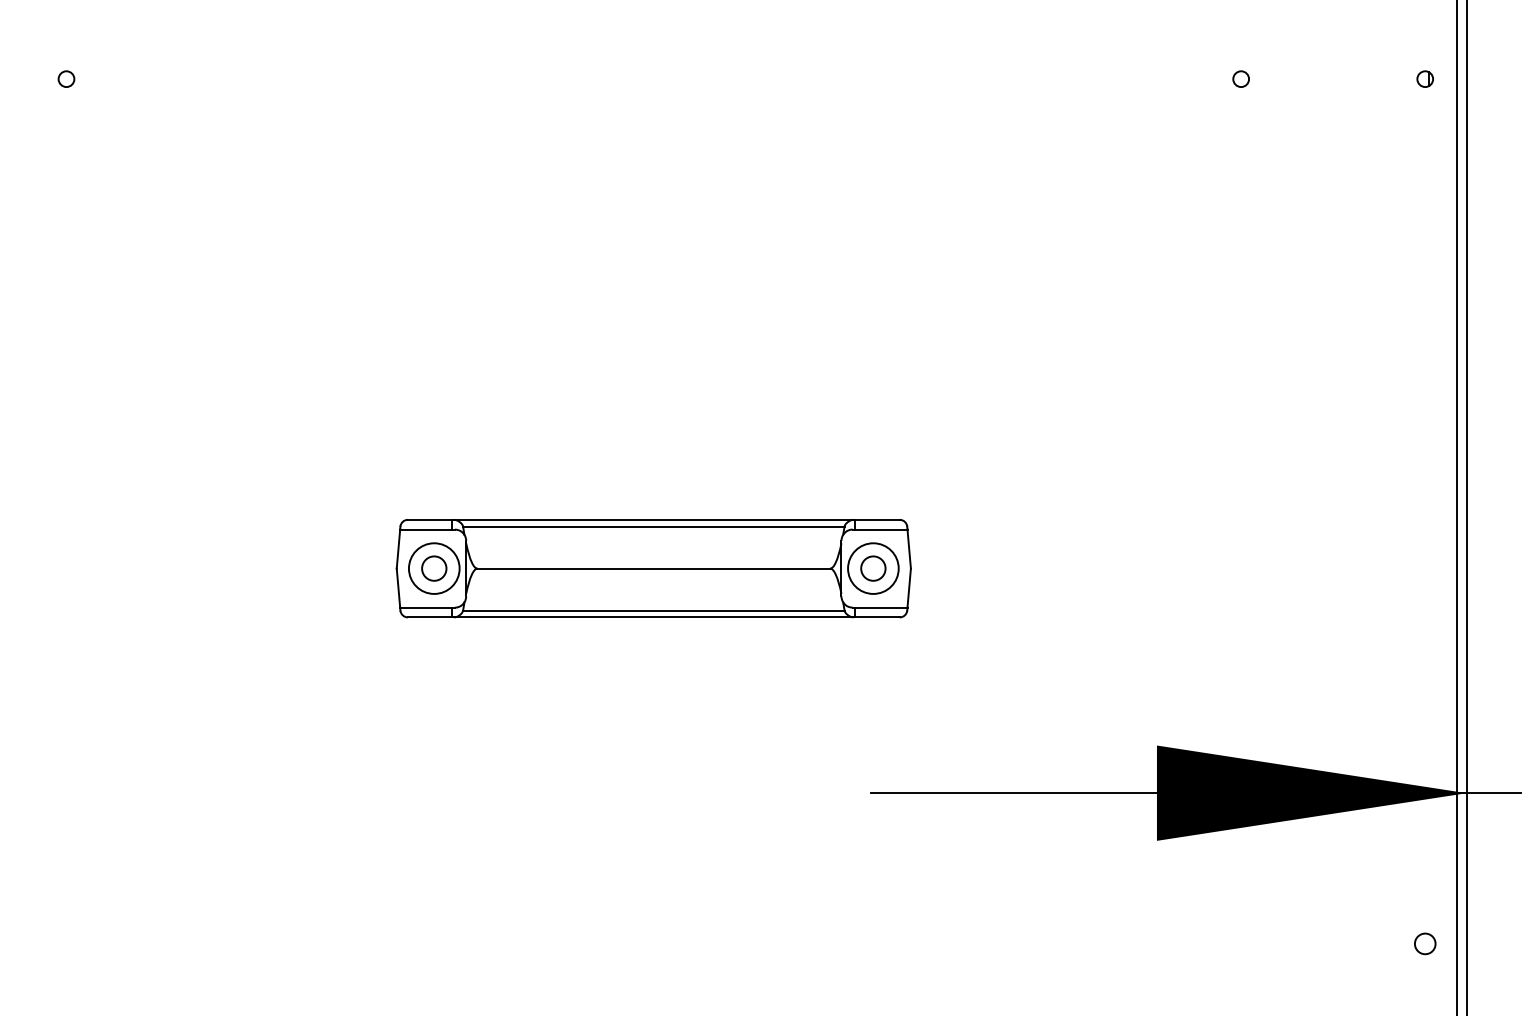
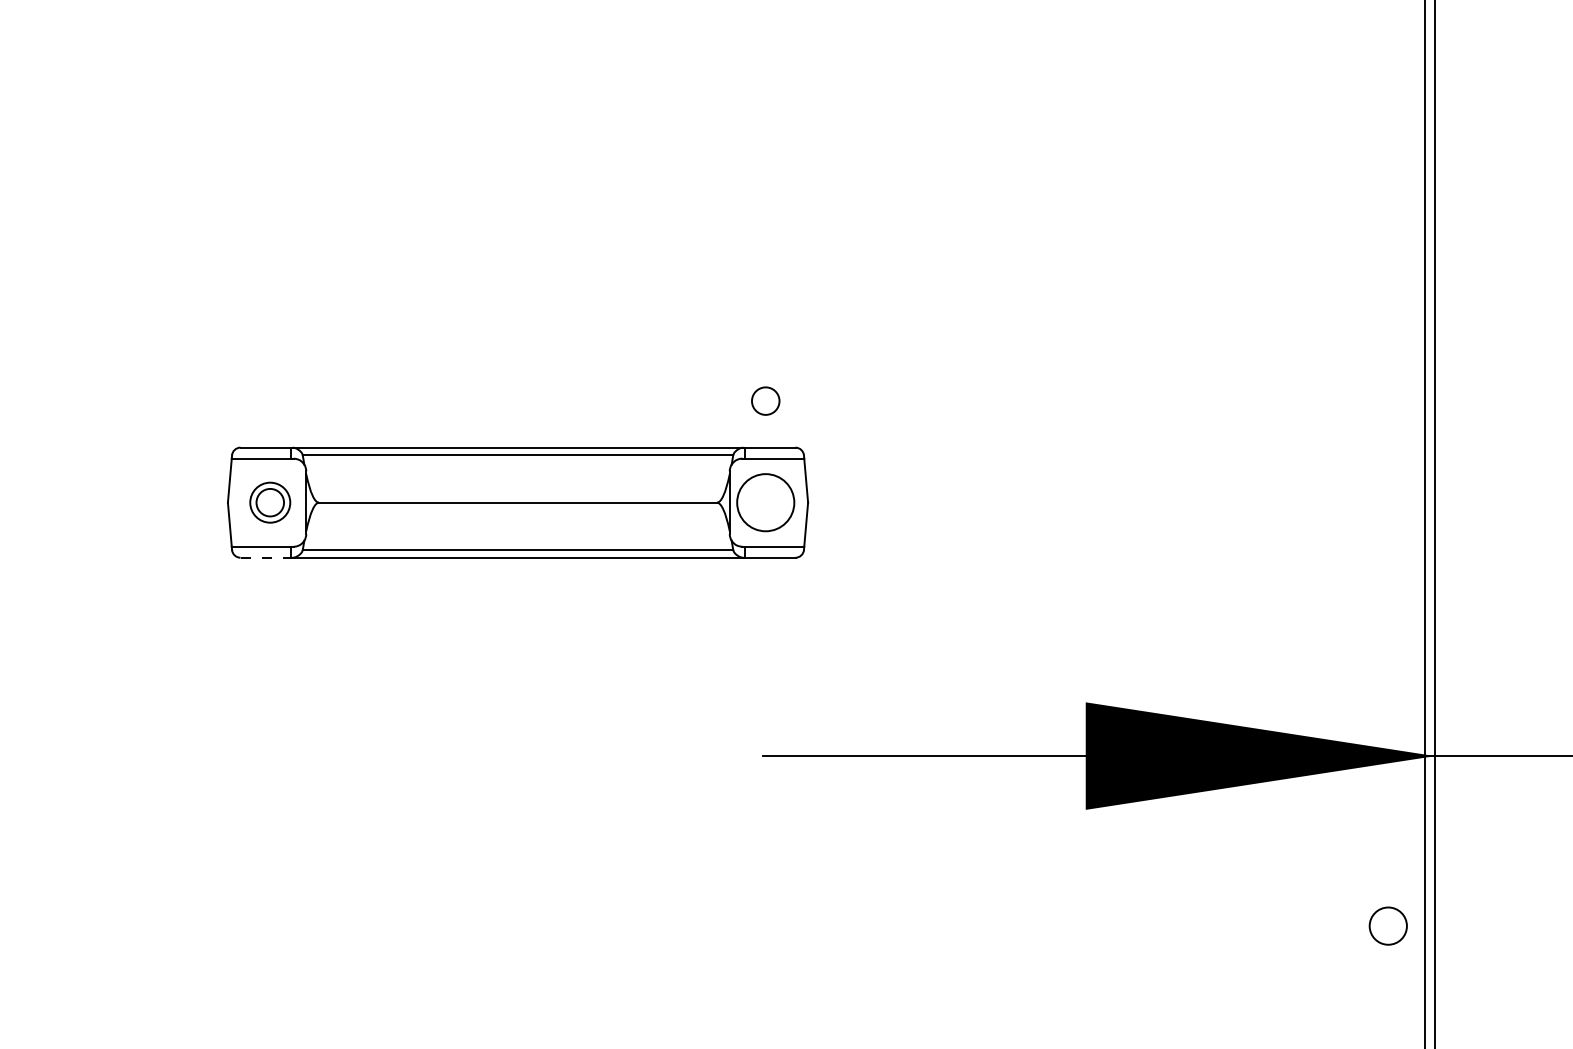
circle: (433, 568) -> (269, 502), size x0.7
circle: (873, 568) -> (765, 401), moved
line: (430, 617) -> (266, 557), solid -> dashed
circle: (1425, 943) -> (1388, 925), size x1.6

